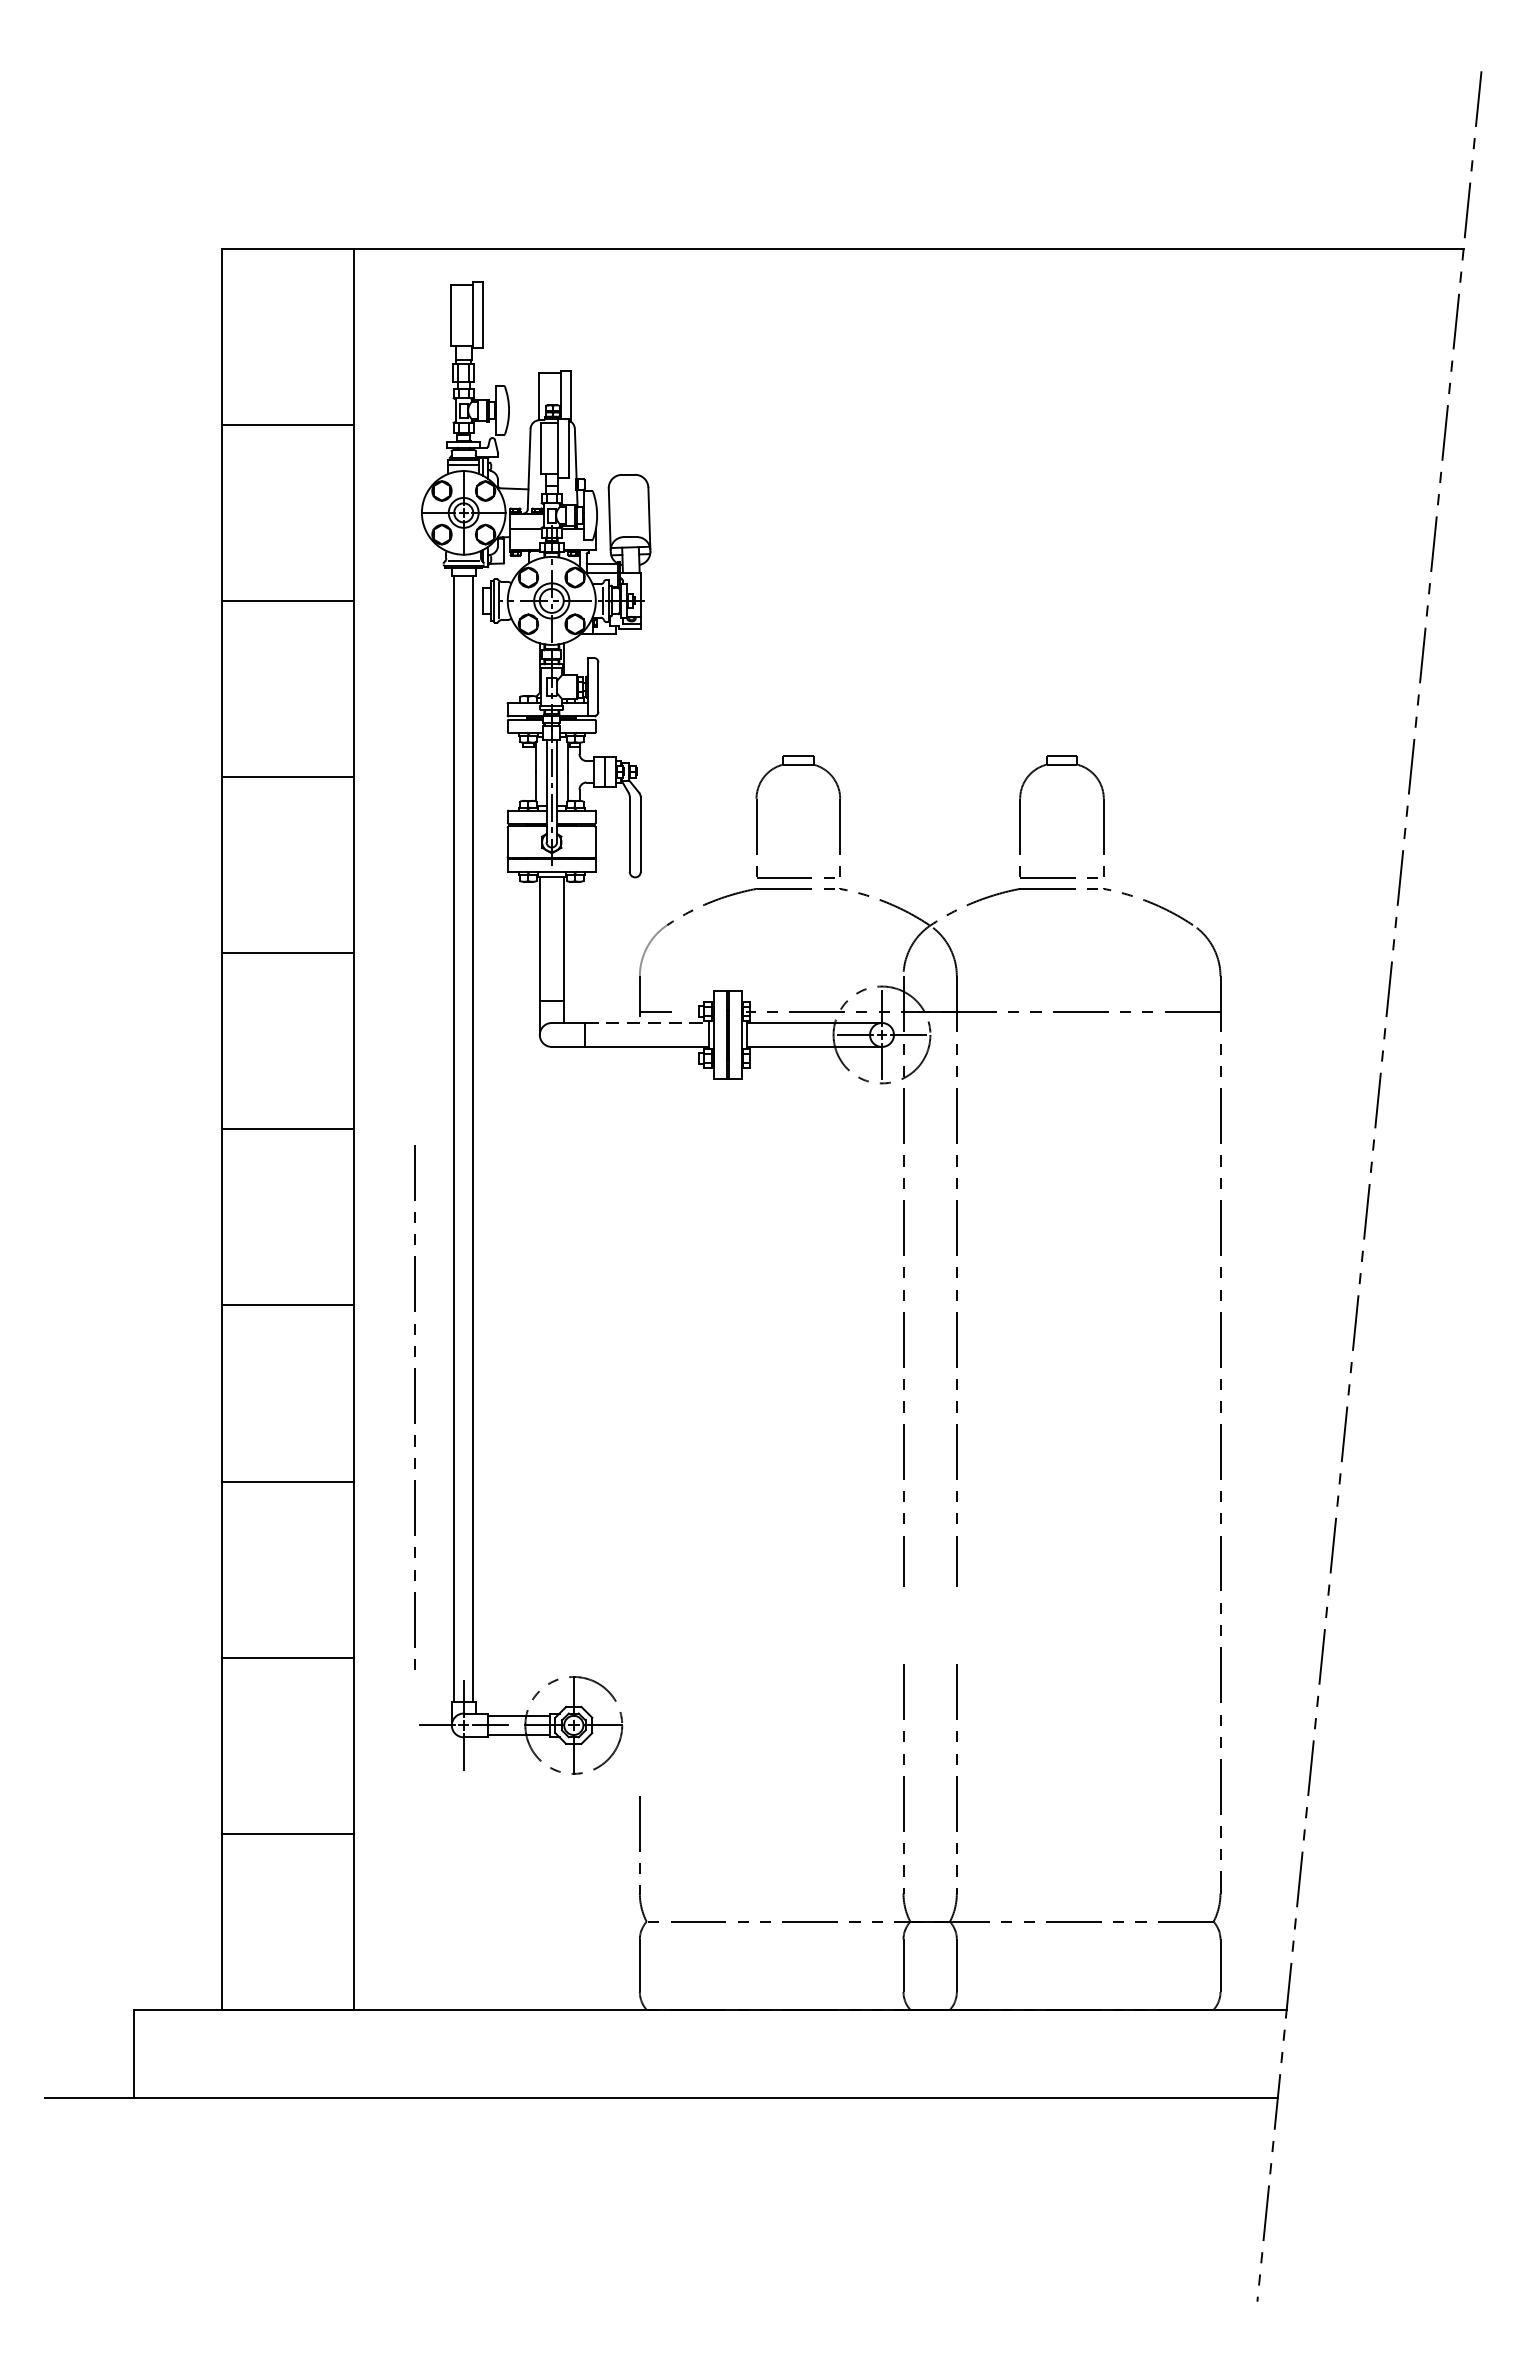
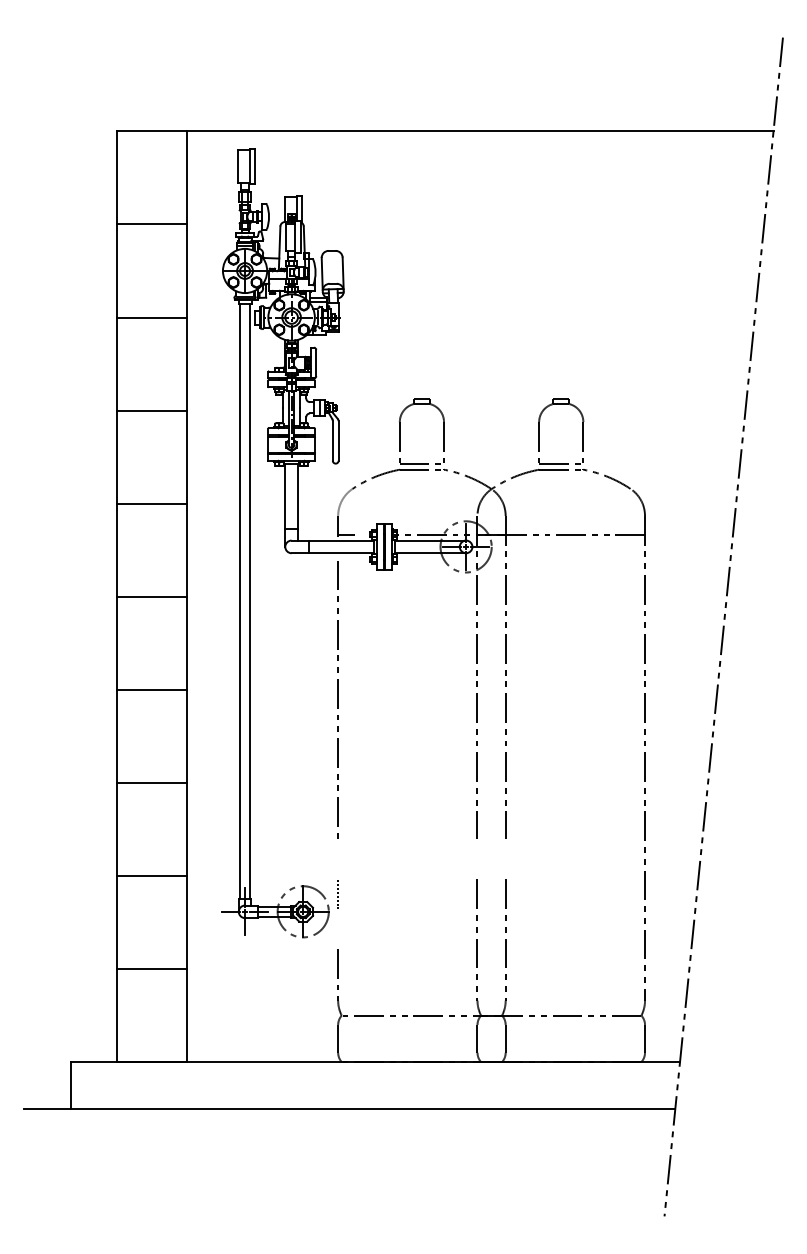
line: (646, 1022) -> (341, 540), dashed -> solid
line: (413, 1406) -> (337, 699), moved
line: (640, 1694) -> (338, 895), added

